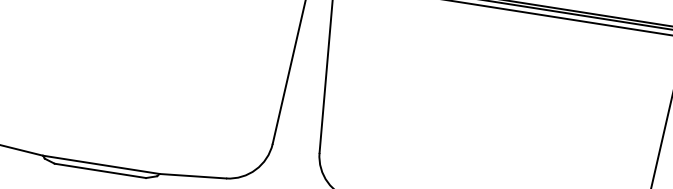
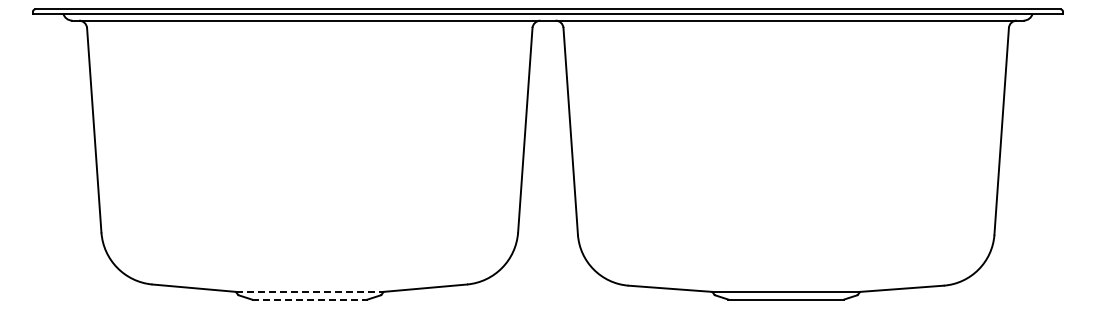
line: (101, 164) -> (310, 291), solid -> dashed
line: (101, 170) -> (310, 299), solid -> dashed

